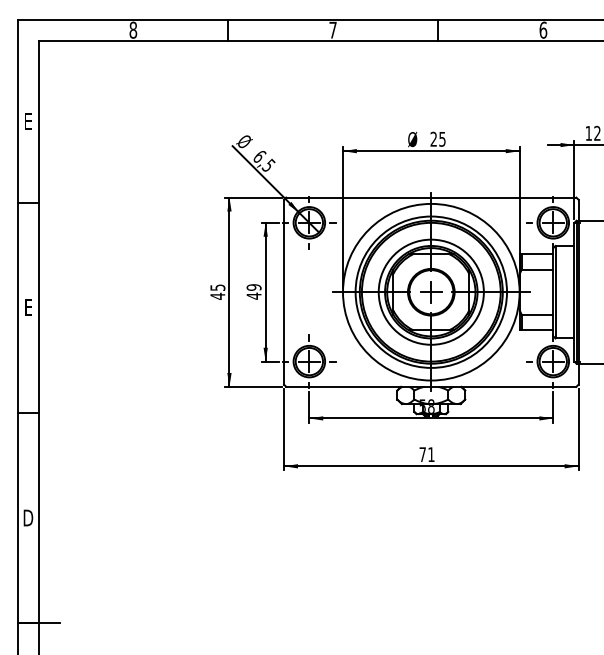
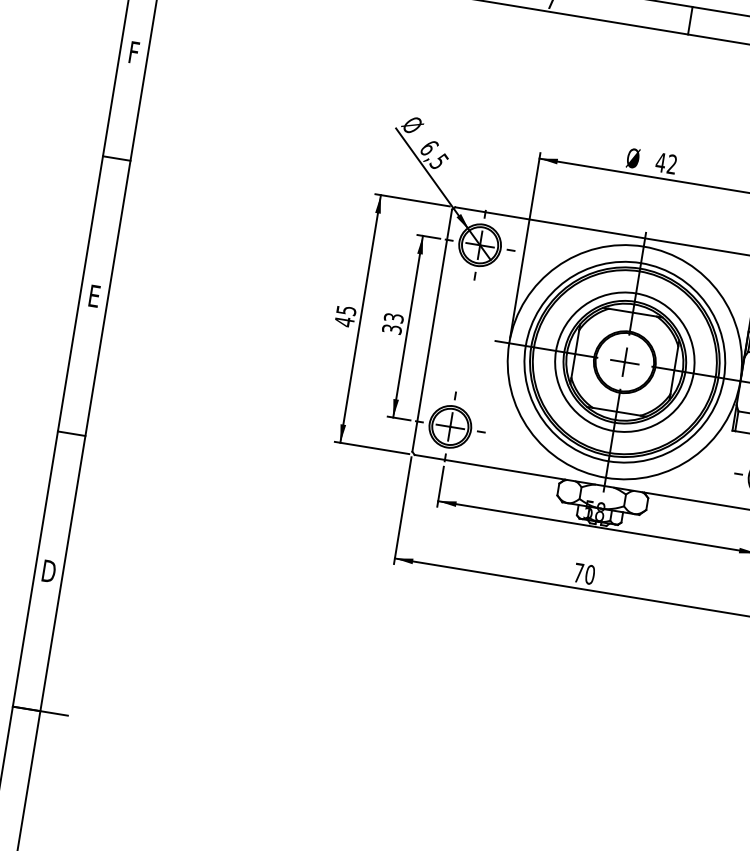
text: (28, 122) -> (134, 53), E -> F
text: (437, 138) -> (665, 162), 25 -> 42
text: (253, 291) -> (392, 323), 49 -> 33
text: (431, 454) -> (590, 574), 71 -> 70

